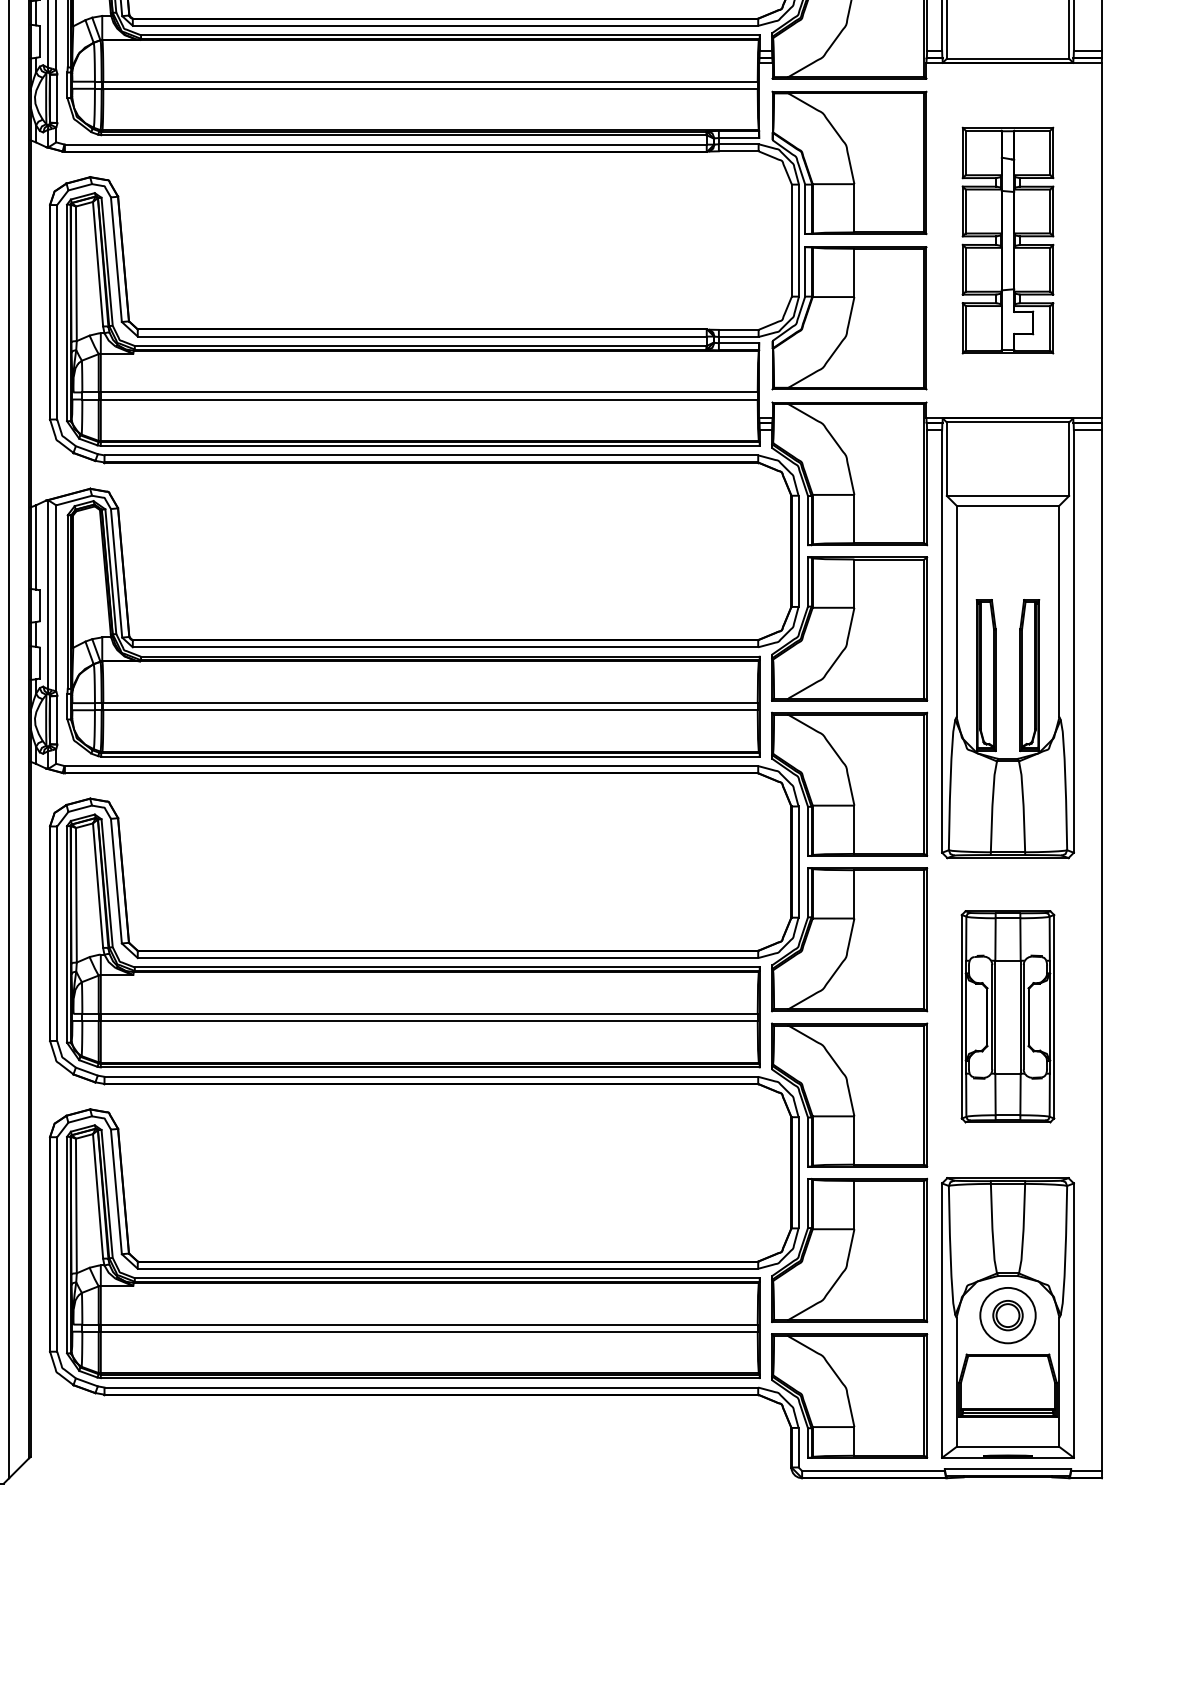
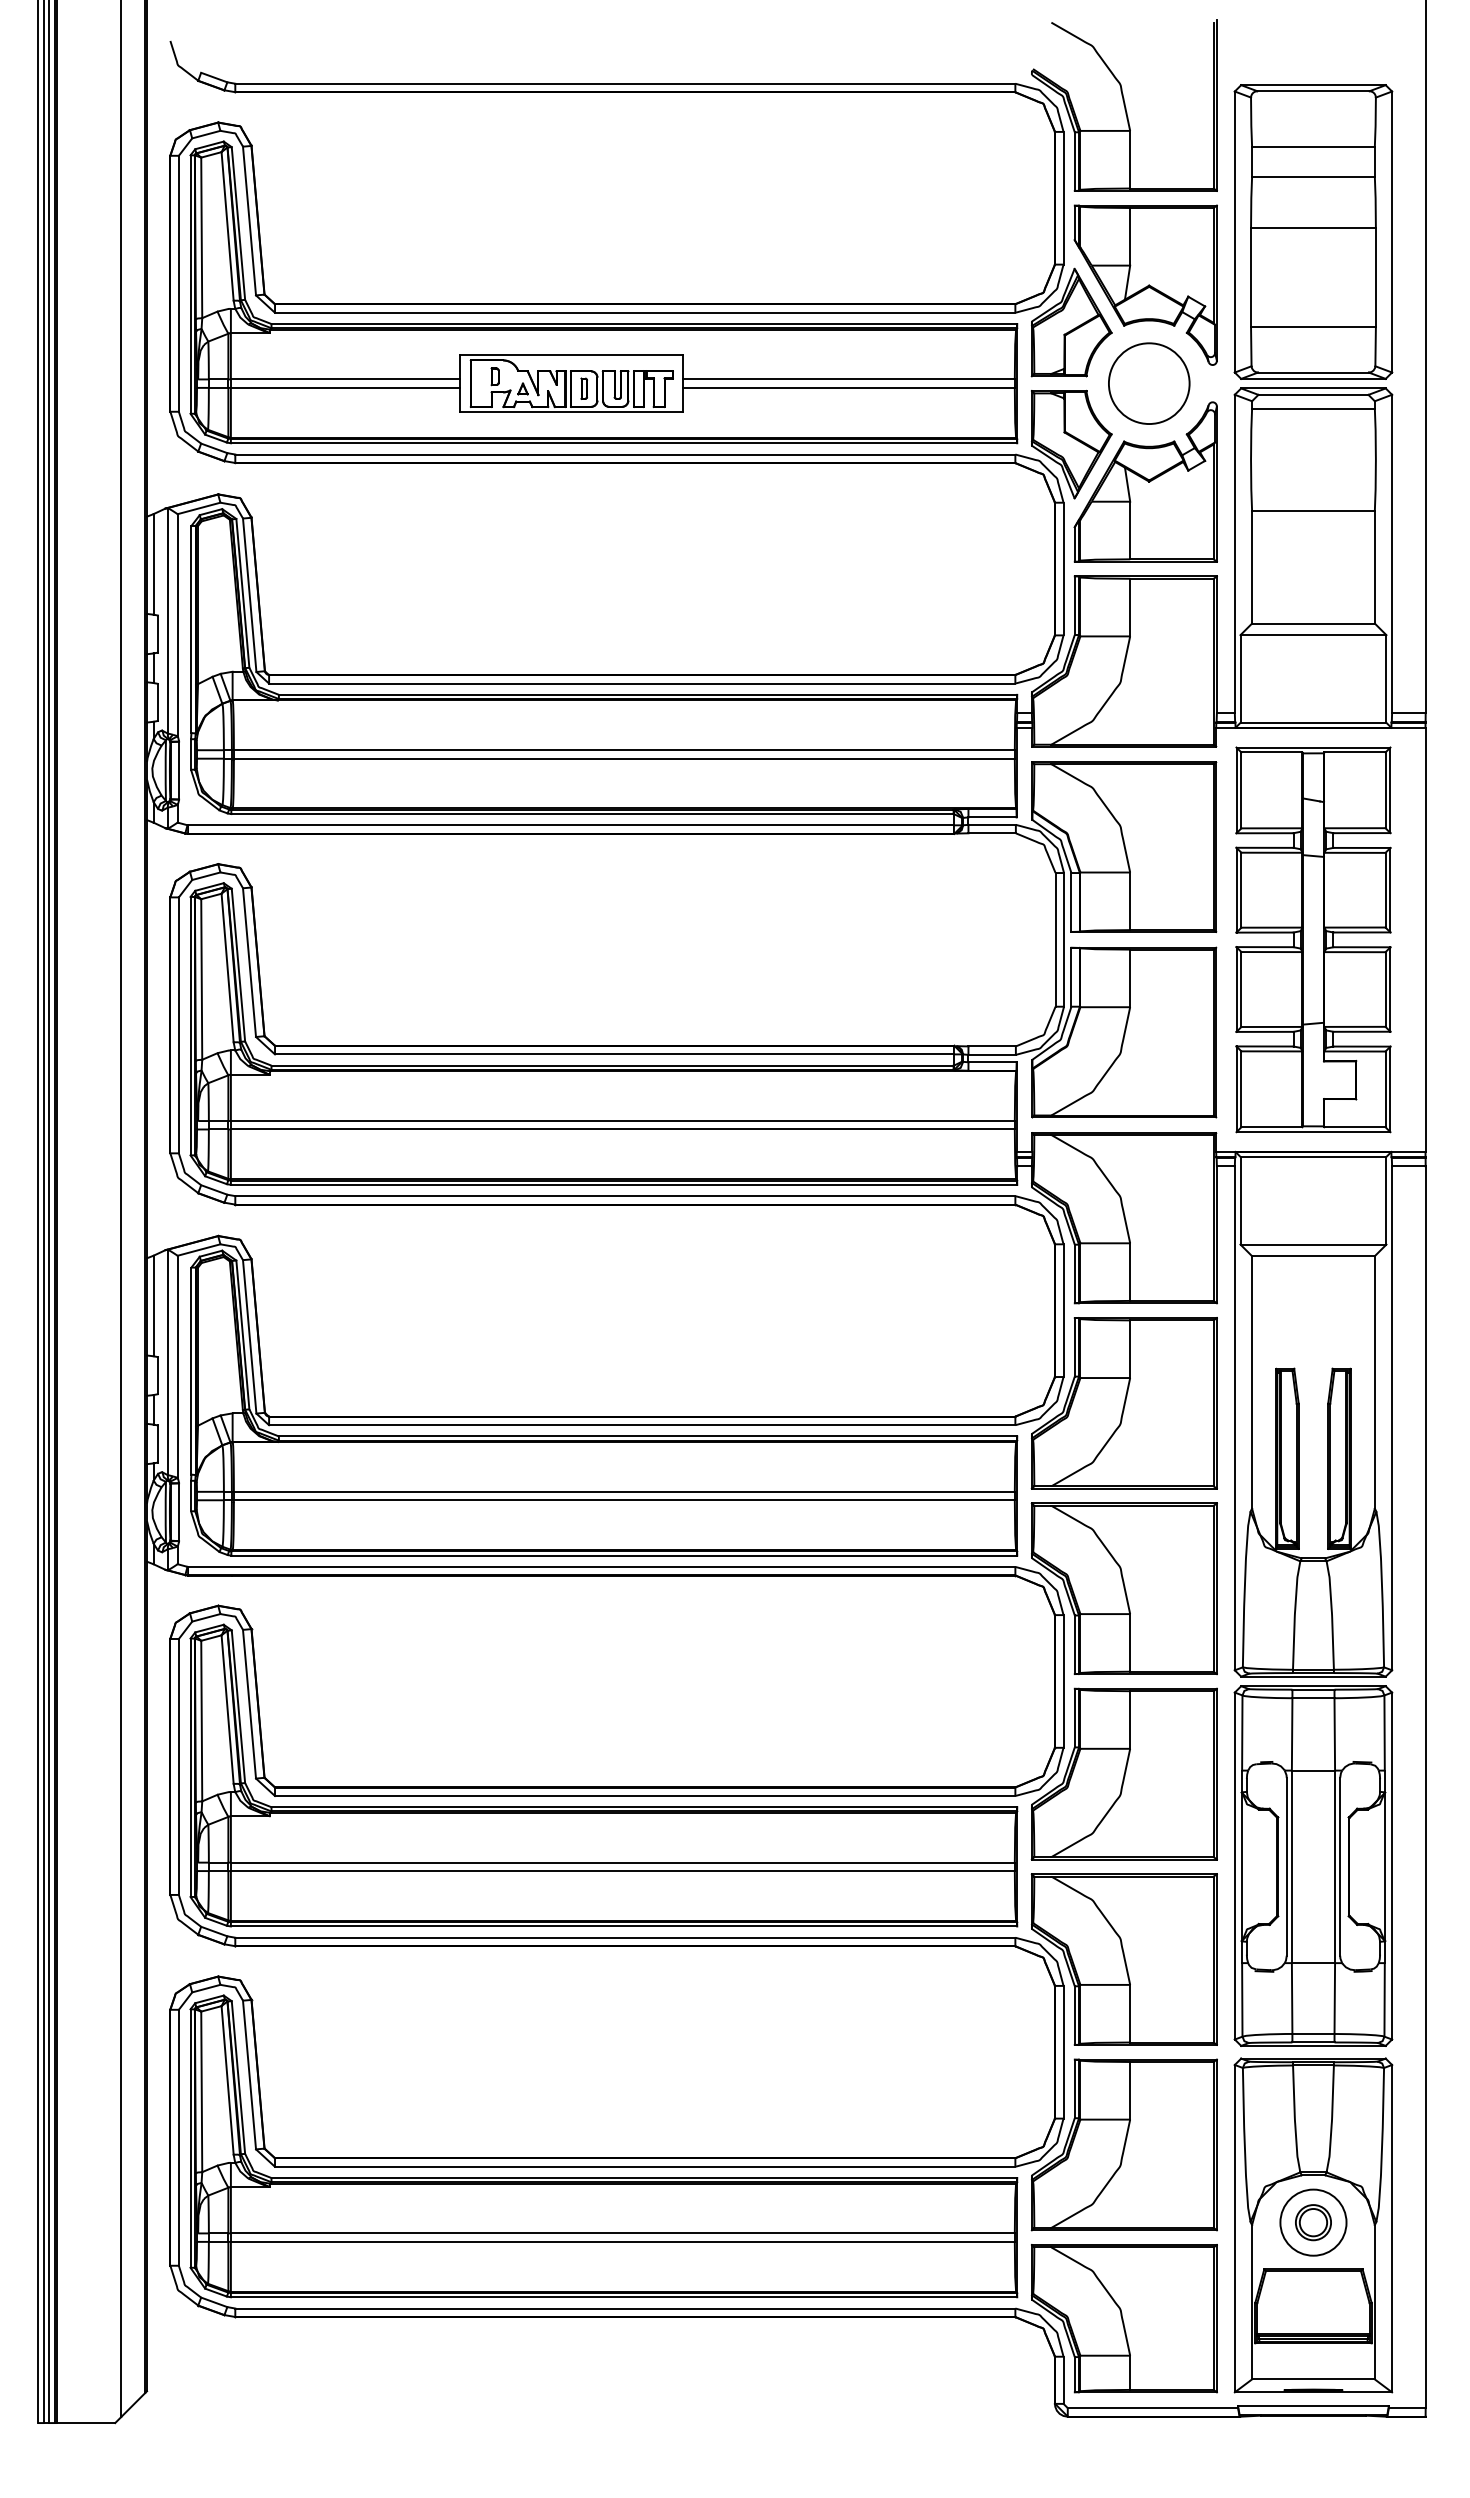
part: (1008, 240) -> (1313, 939), size x1.43
part: (1008, 1016) -> (1313, 1865), size x1.43

